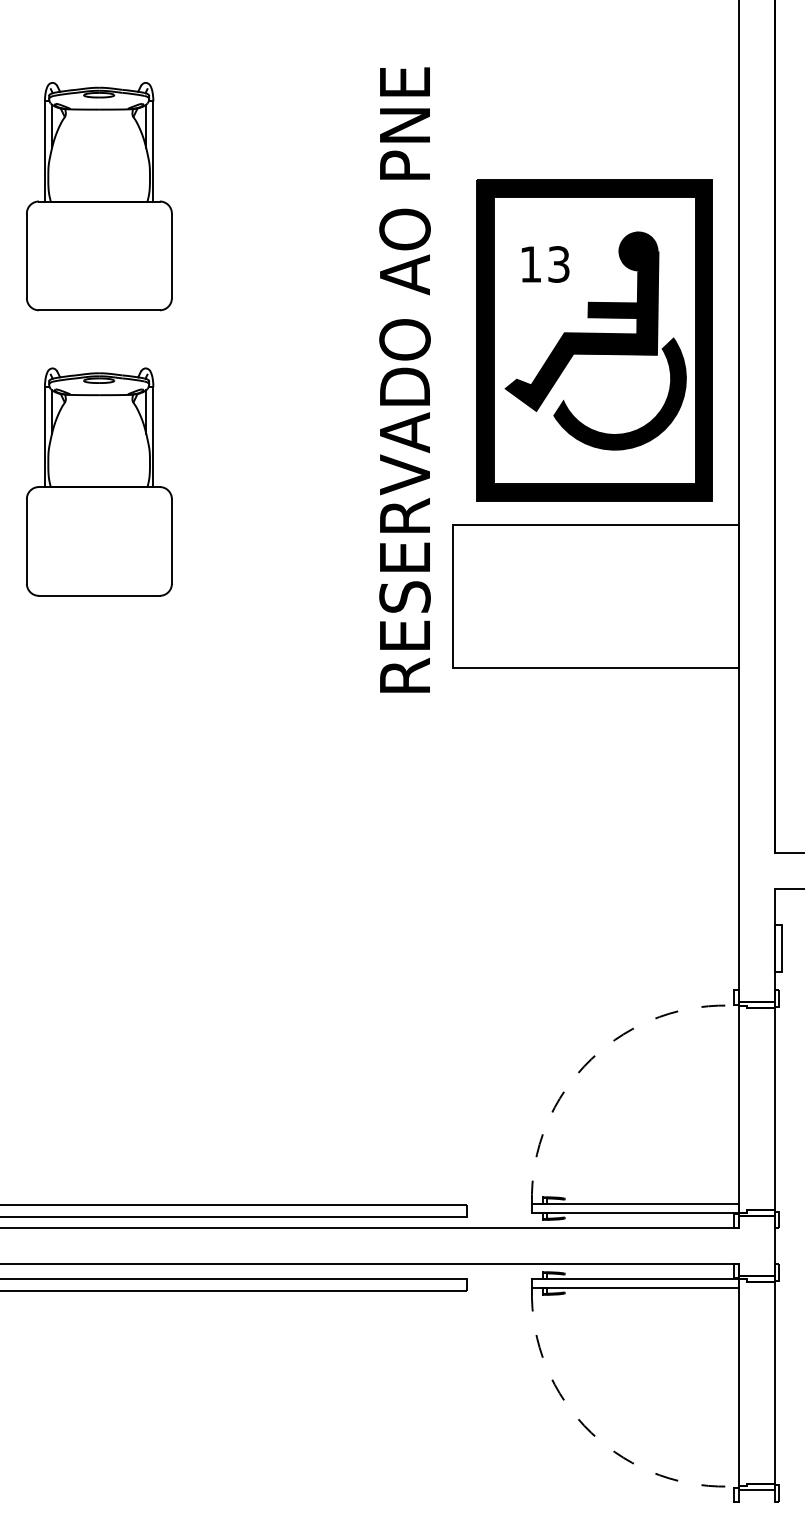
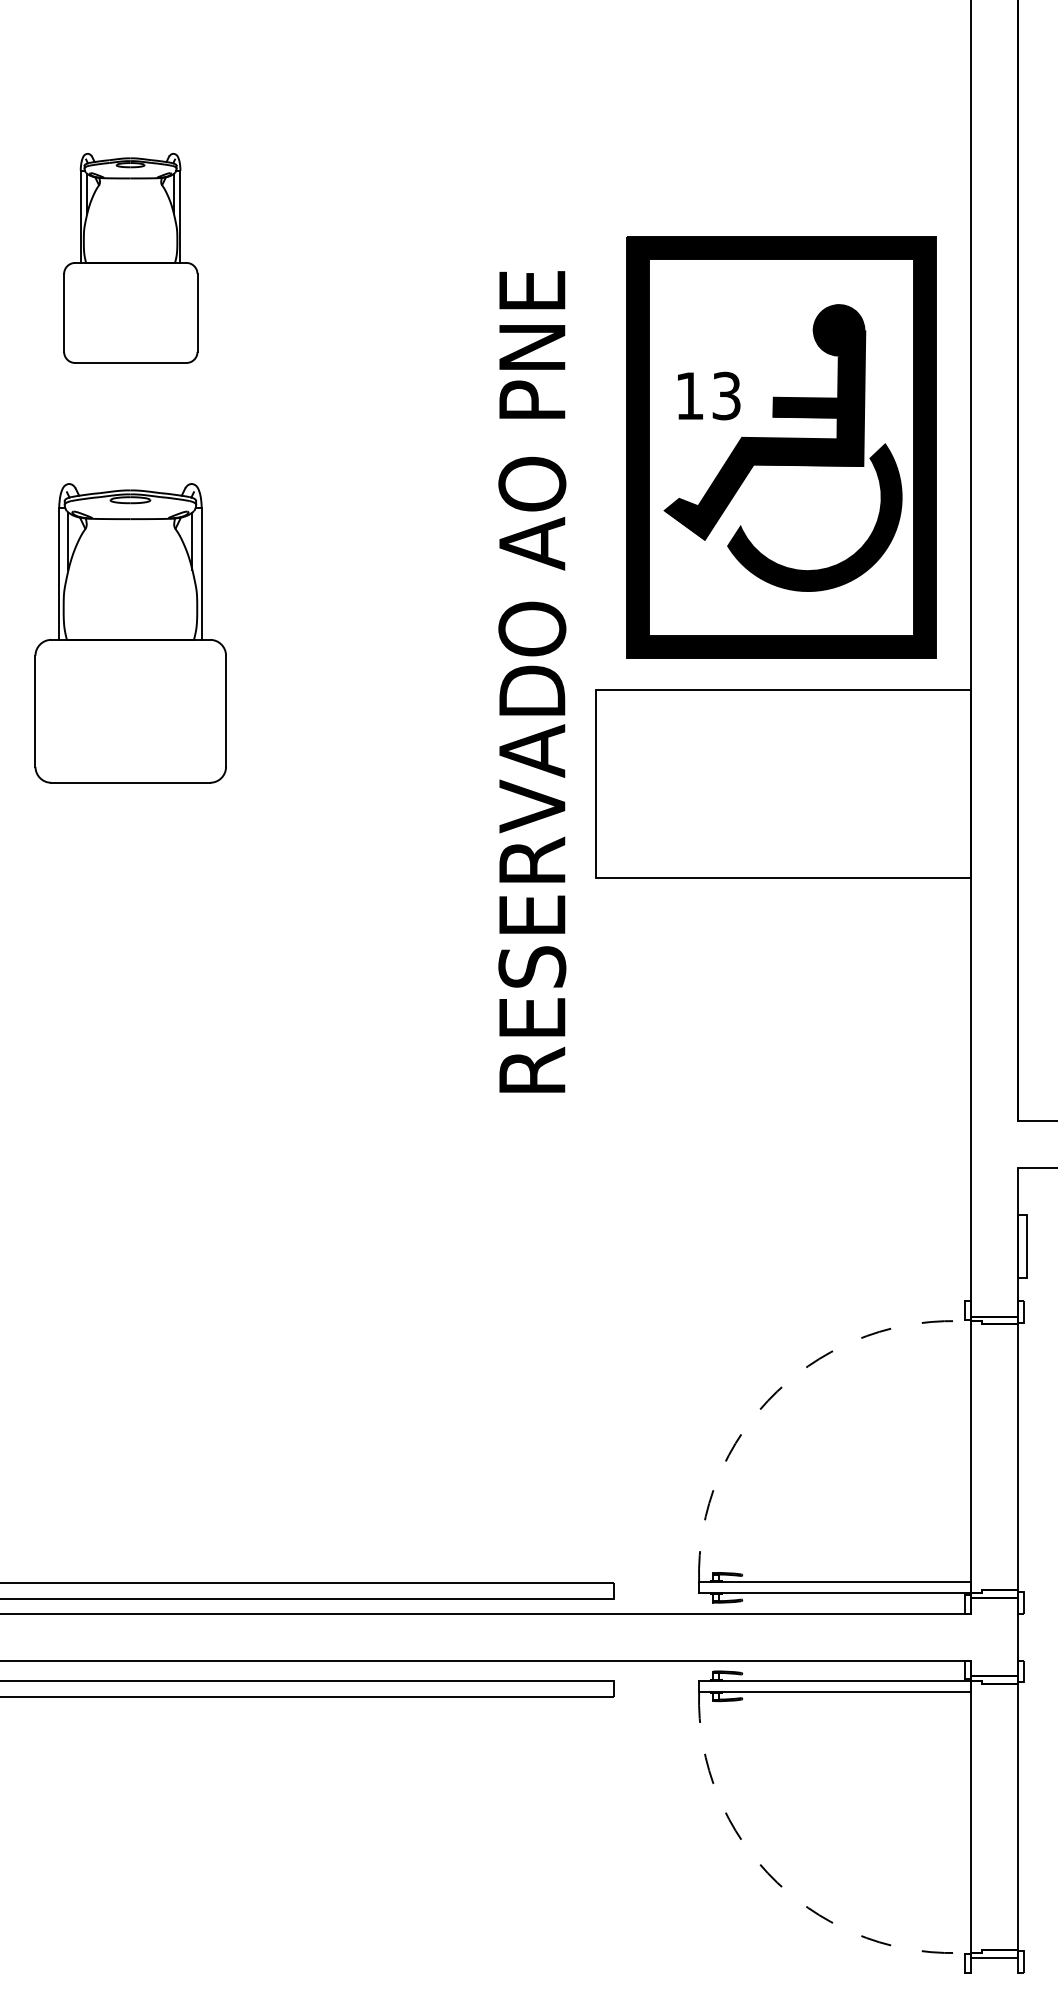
part: (99, 196) -> (130, 258), size x0.7
text: (545, 264) -> (708, 396), moved
text: (404, 379) -> (531, 681), moved

